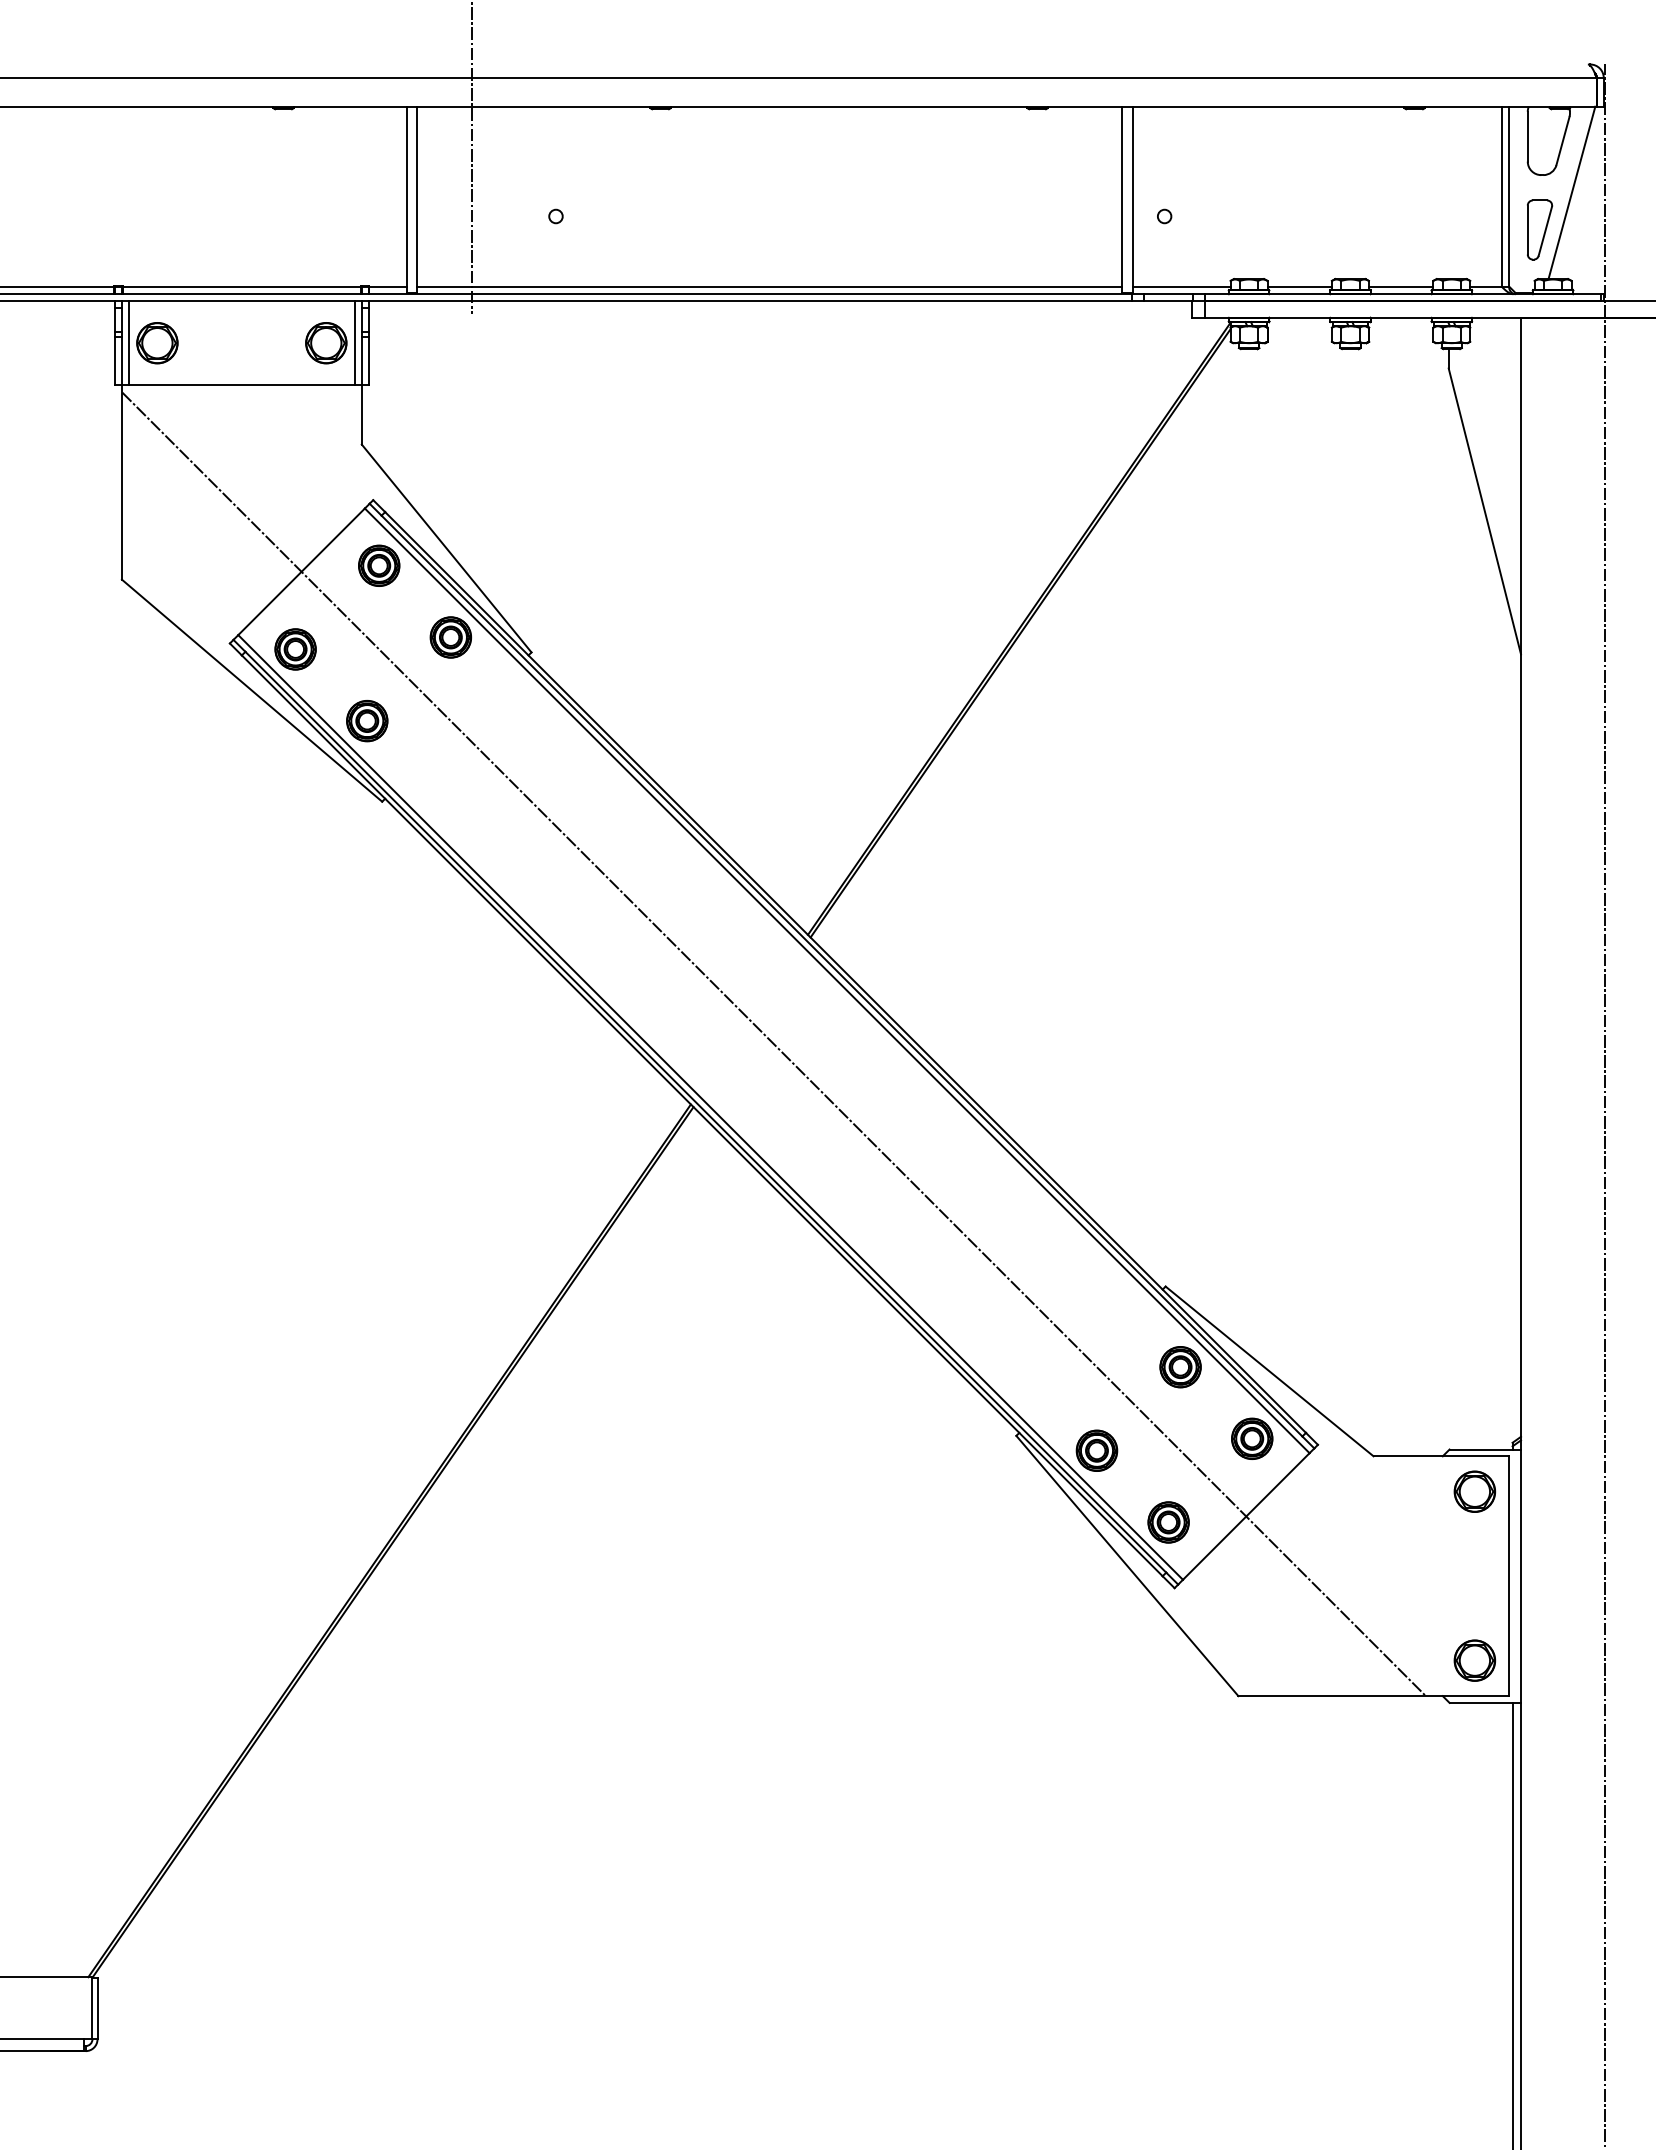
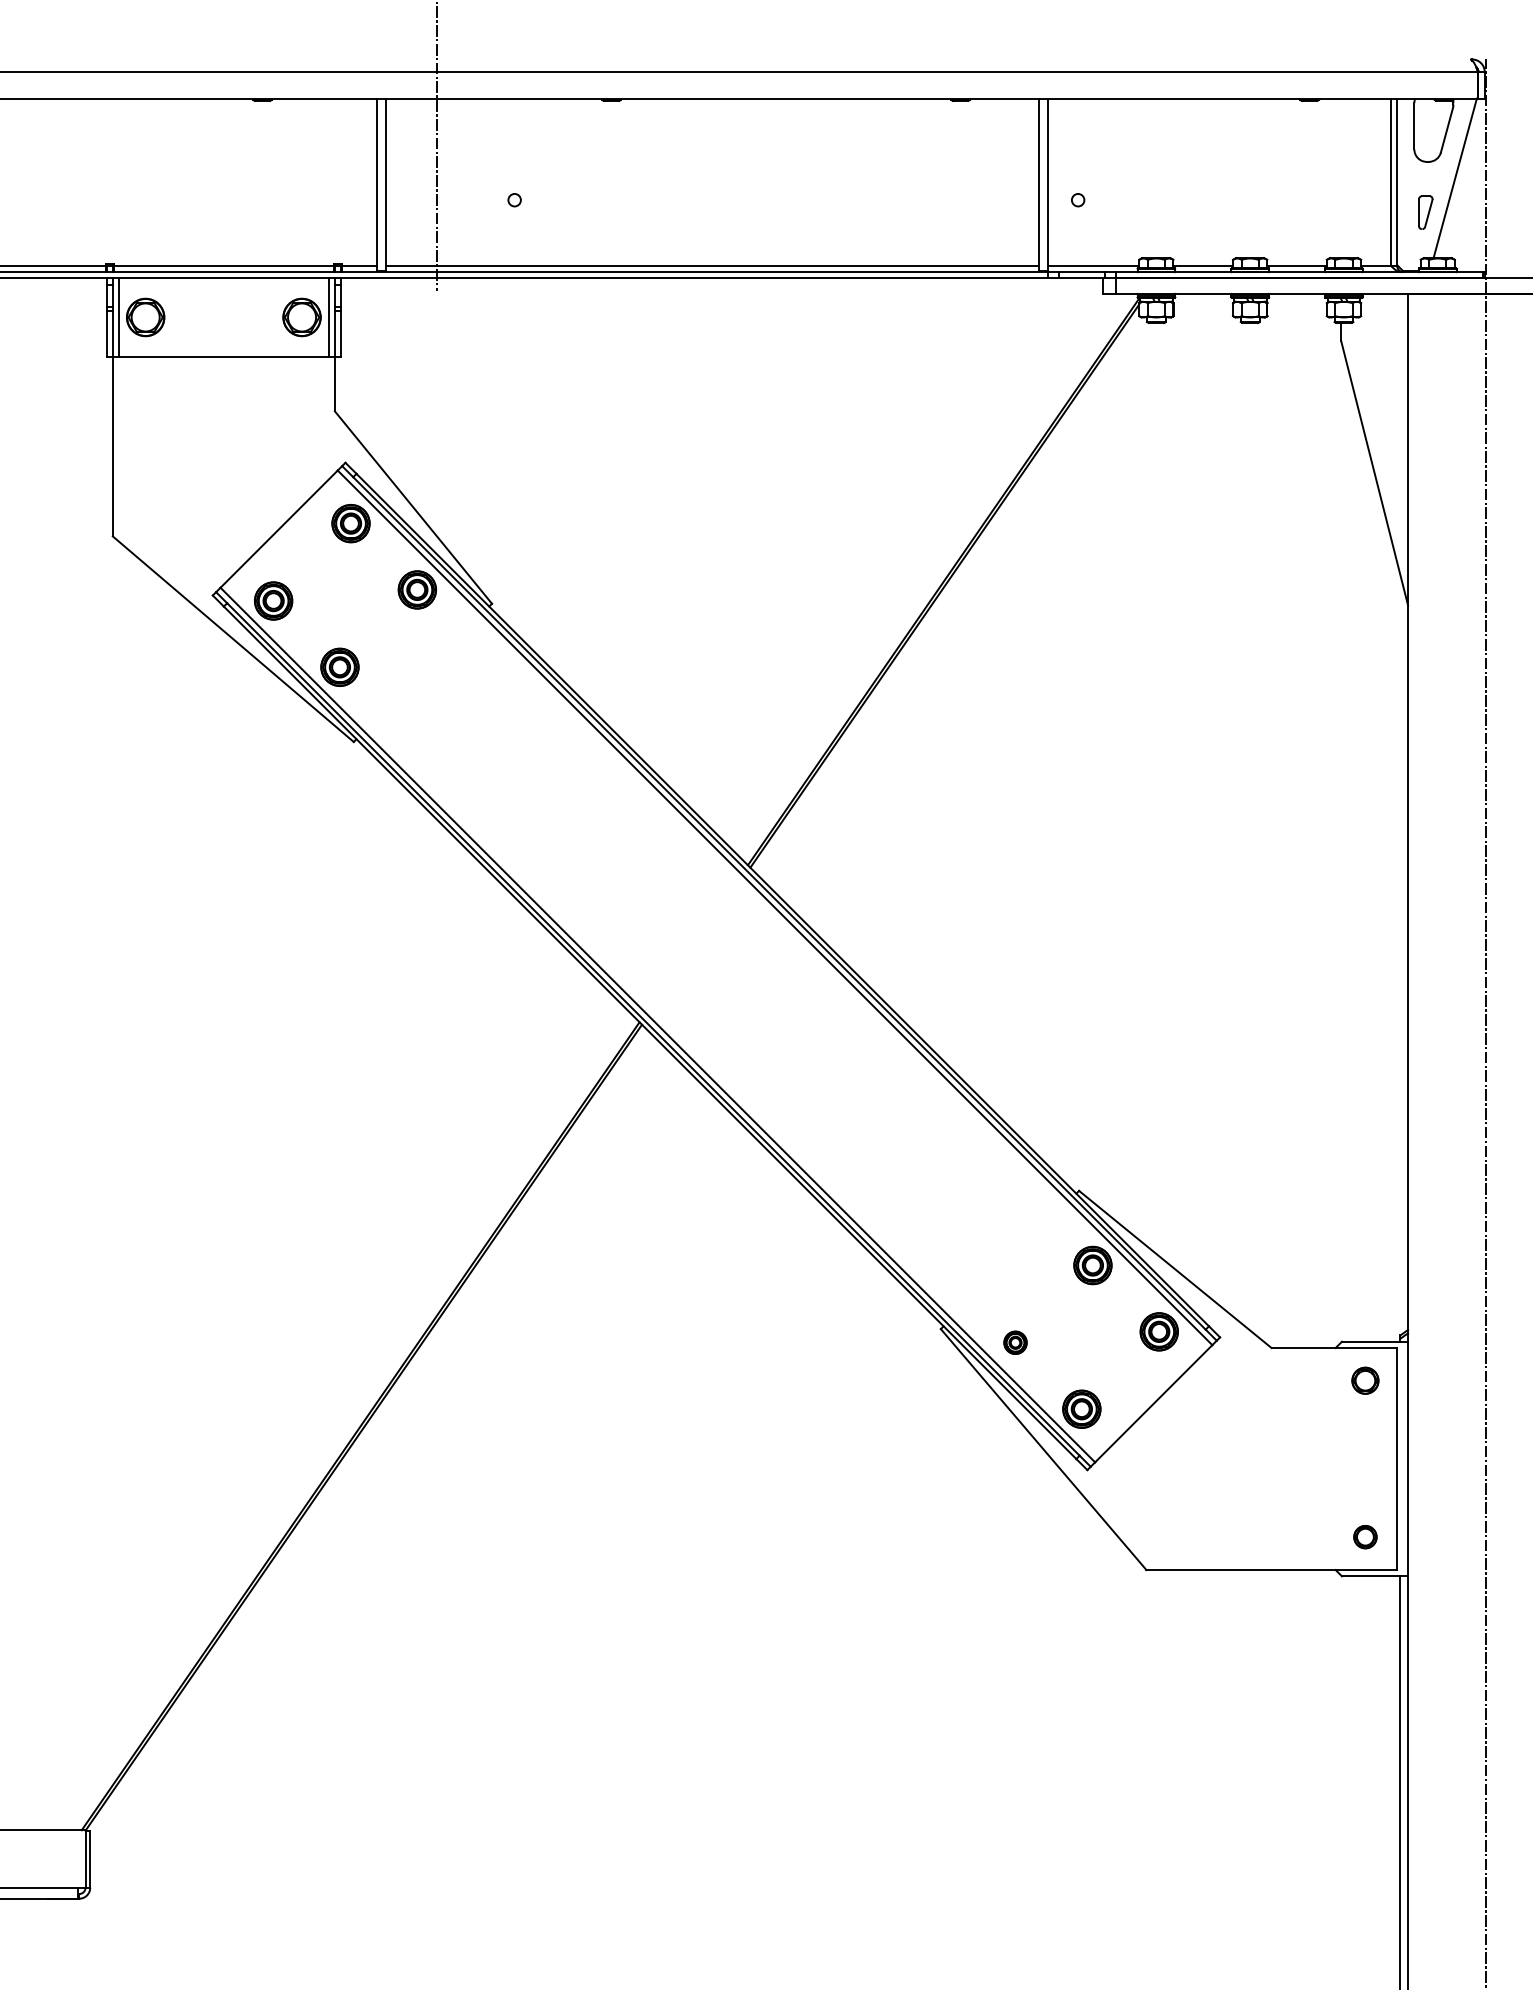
part: (1540, 229) -> (1426, 212), size x0.6
line: (773, 1043) -> (716, 965), removed
part: (1096, 1450) -> (1015, 1342), size x0.6
part: (1474, 1491) -> (1365, 1380), size x0.7
part: (1474, 1660) -> (1365, 1537), size x0.6

